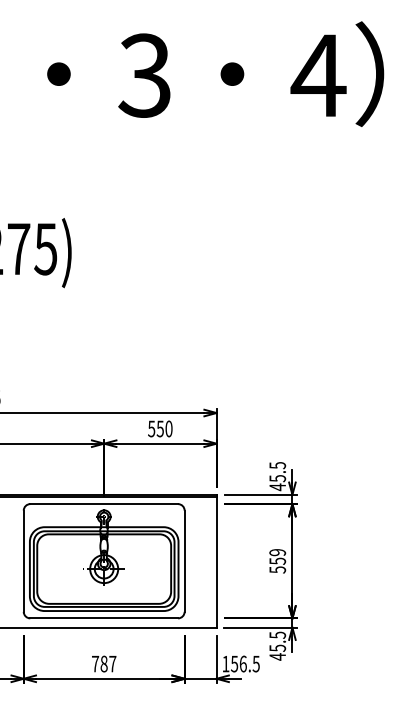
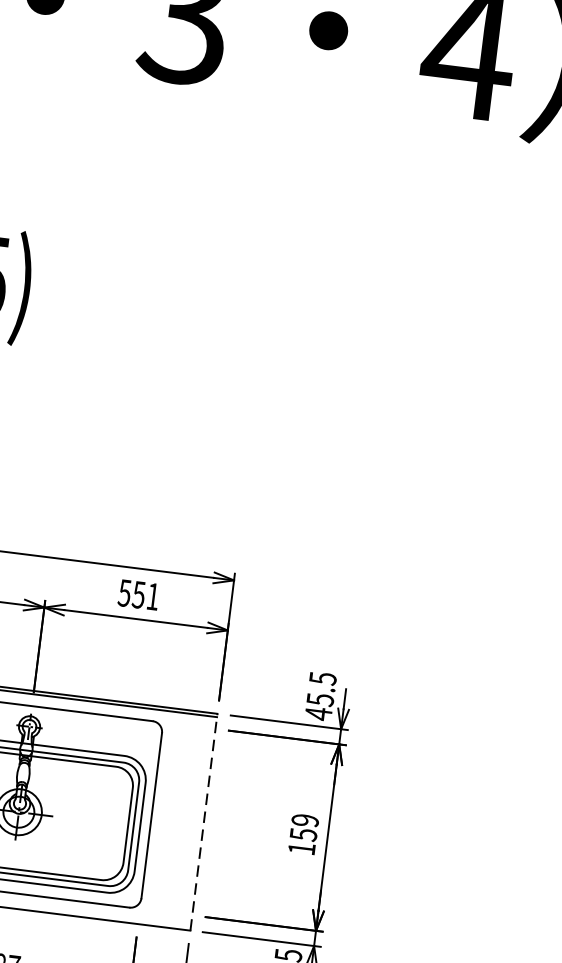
text: (168, 428) -> (152, 595), 550 -> 551
line: (216, 560) -> (203, 820), solid -> dashed
text: (277, 569) -> (301, 848), 559 -> 159

